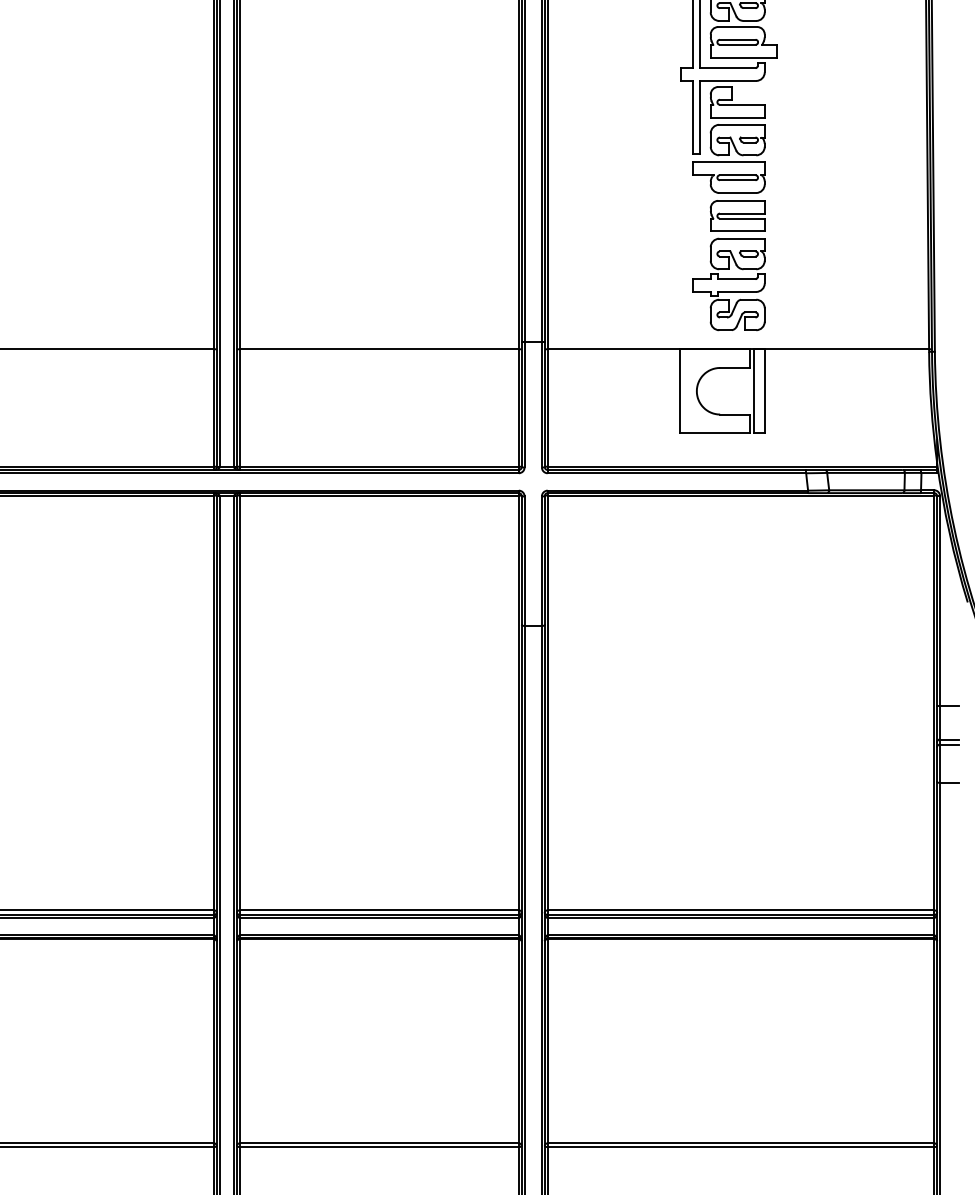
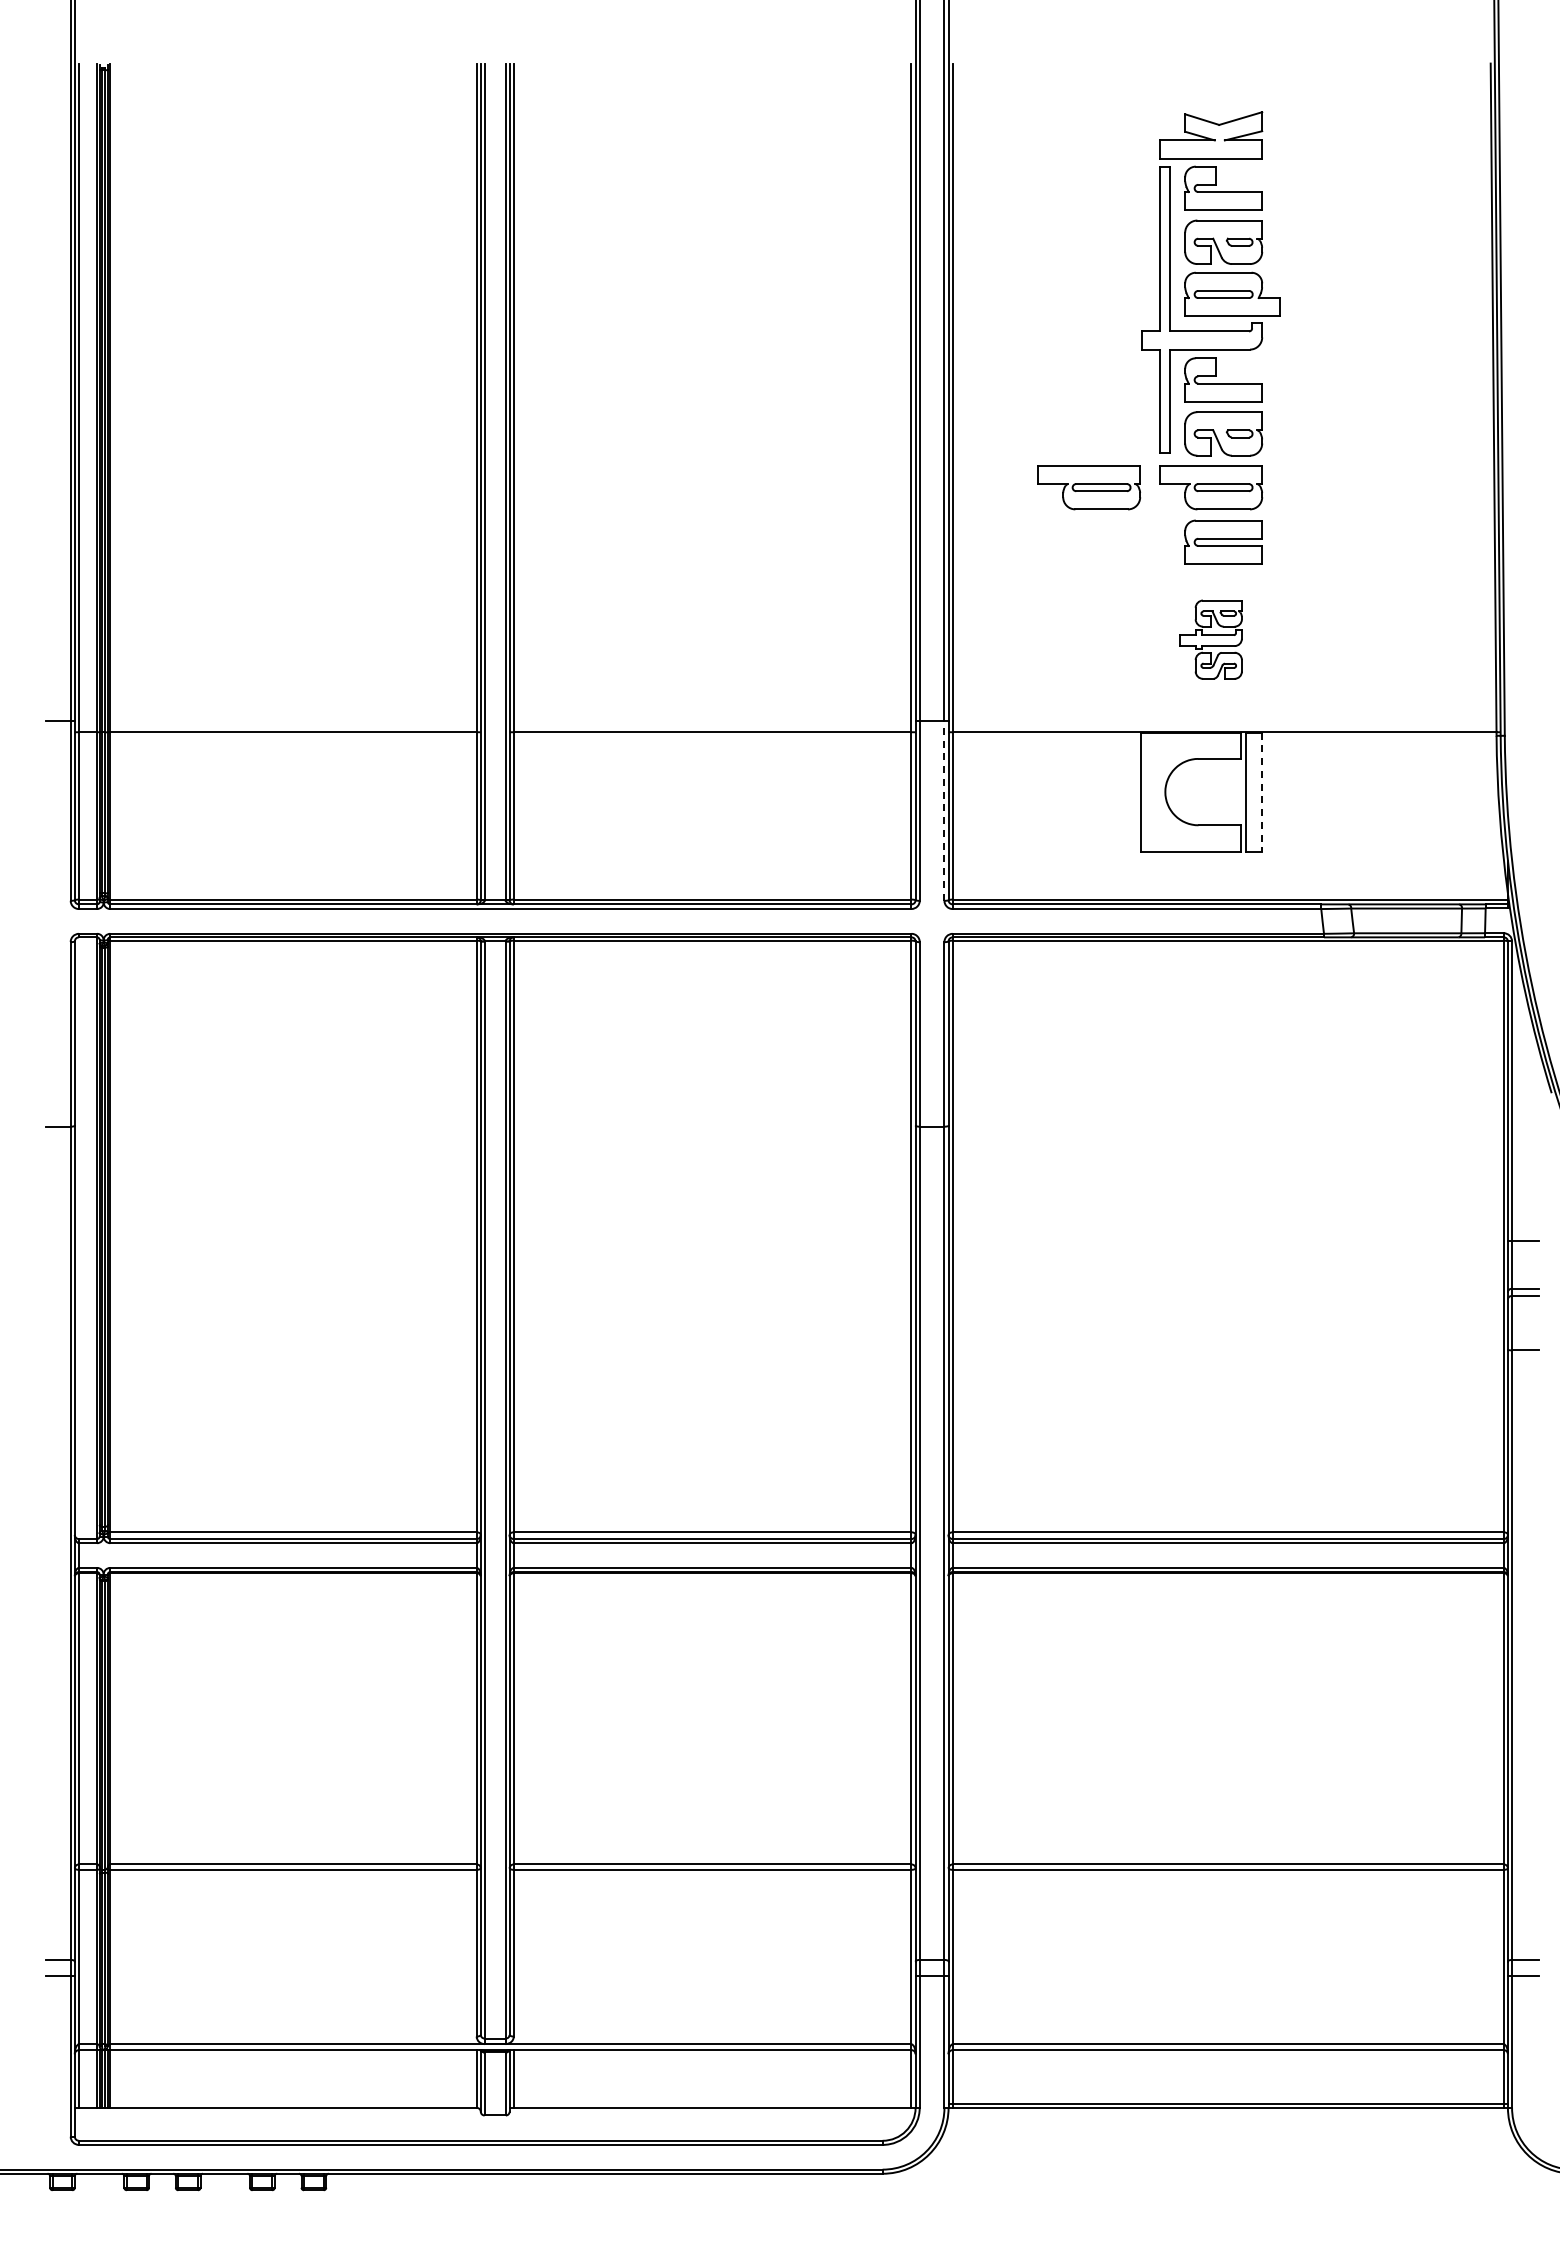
part: (643, 177) -> (1089, 487), added
part: (729, 284) -> (1211, 639), size x0.6
line: (764, 391) -> (1262, 792), solid -> dashed
line: (541, 404) -> (944, 810), solid -> dashed

